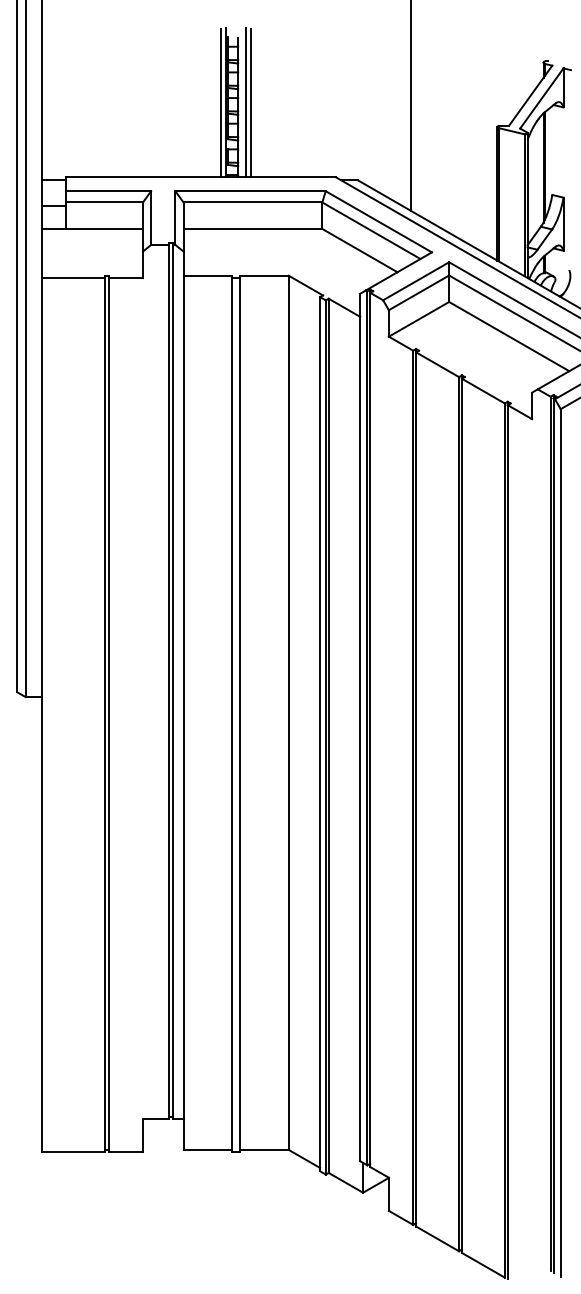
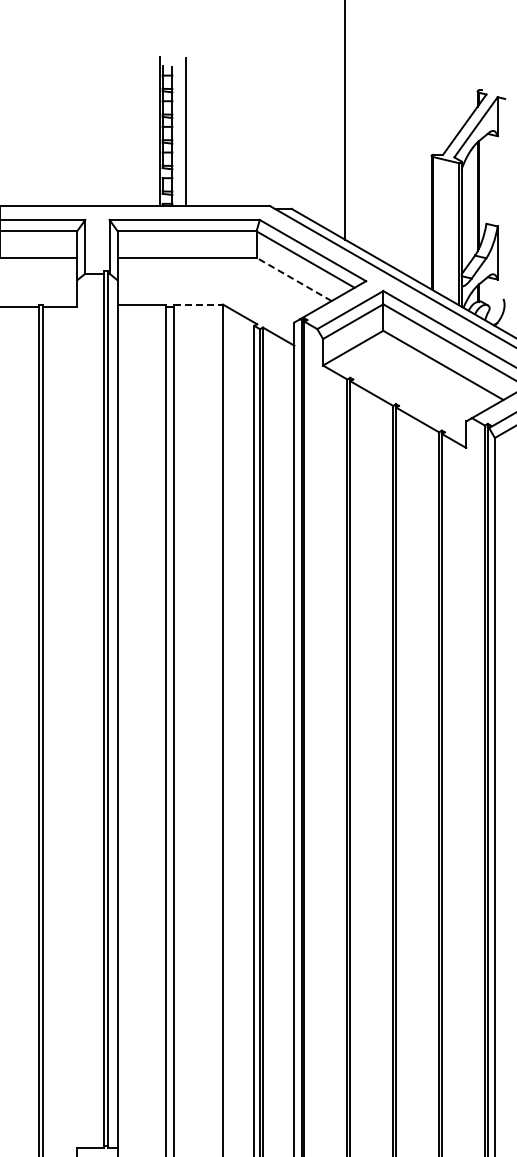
line: (246, 102) -> (180, 131), removed
line: (220, 103) -> (154, 132), removed
line: (359, 250) -> (293, 279), solid -> dashed
line: (264, 275) -> (198, 304), solid -> dashed

